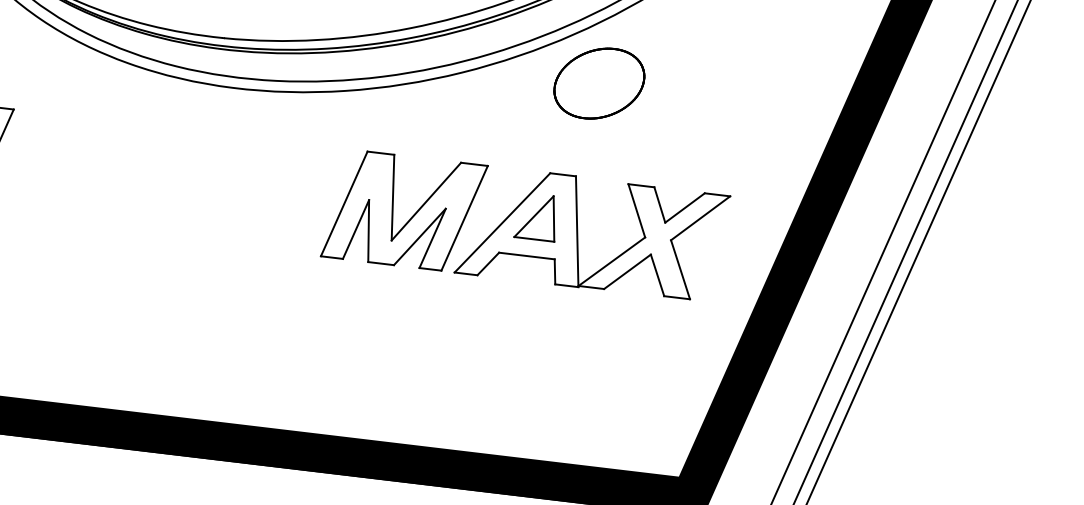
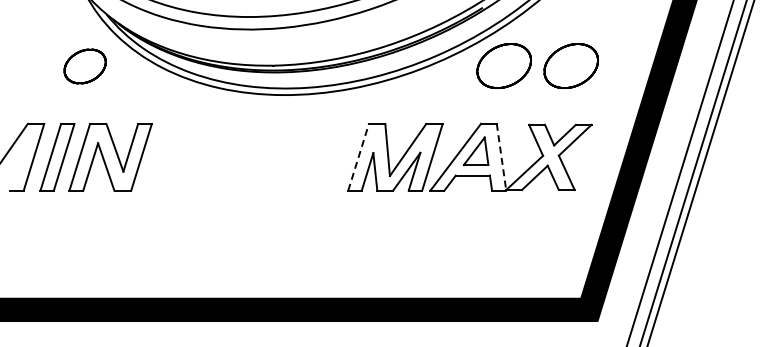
part: (707, 97) -> (570, 66), added
line: (344, 204) -> (358, 157), solid -> dashed
line: (577, 232) -> (501, 157), solid -> dashed

